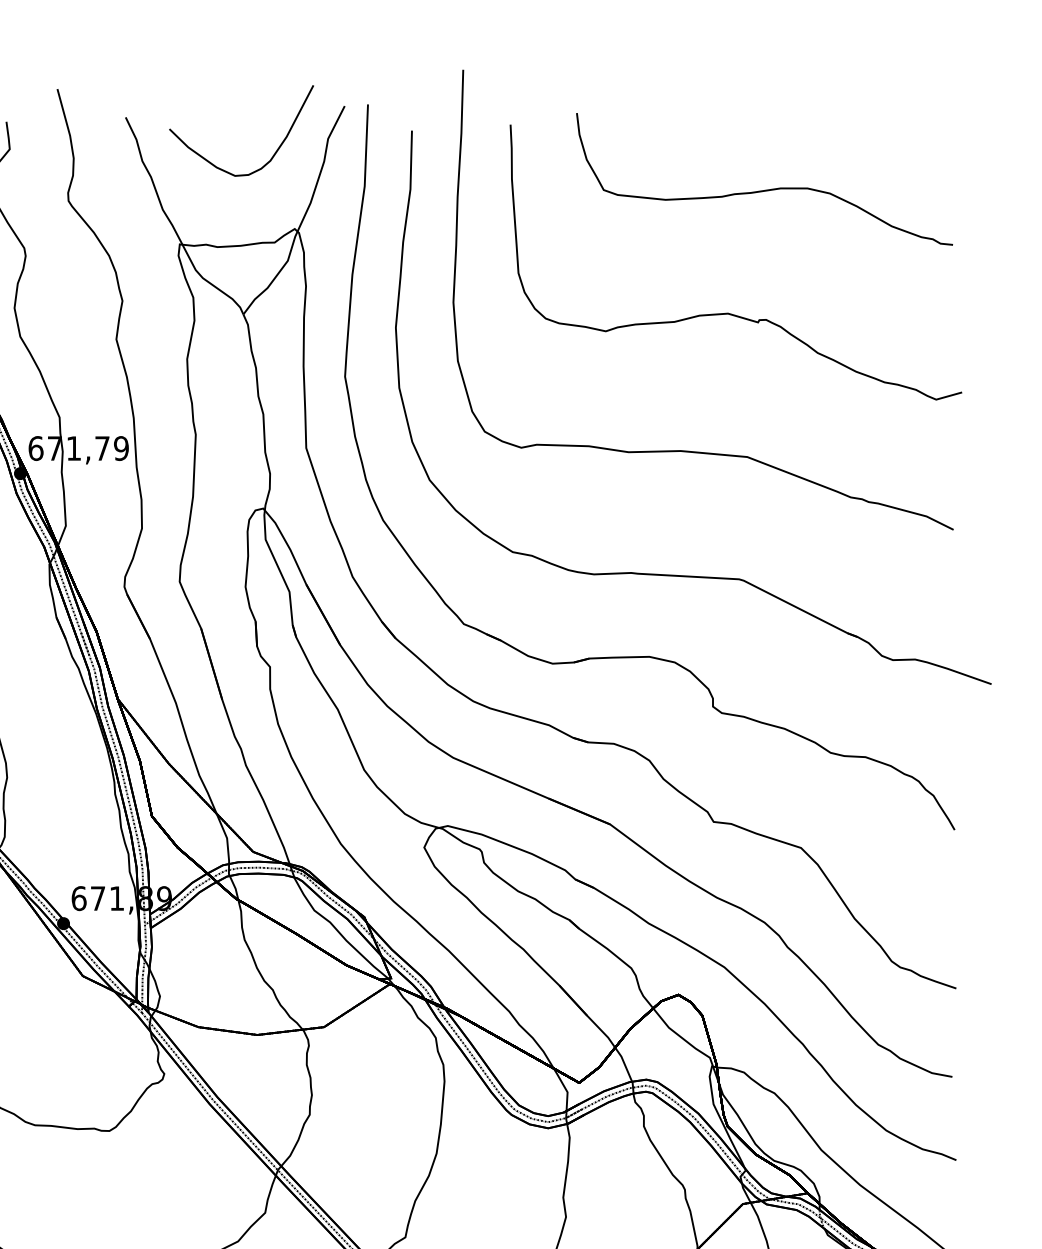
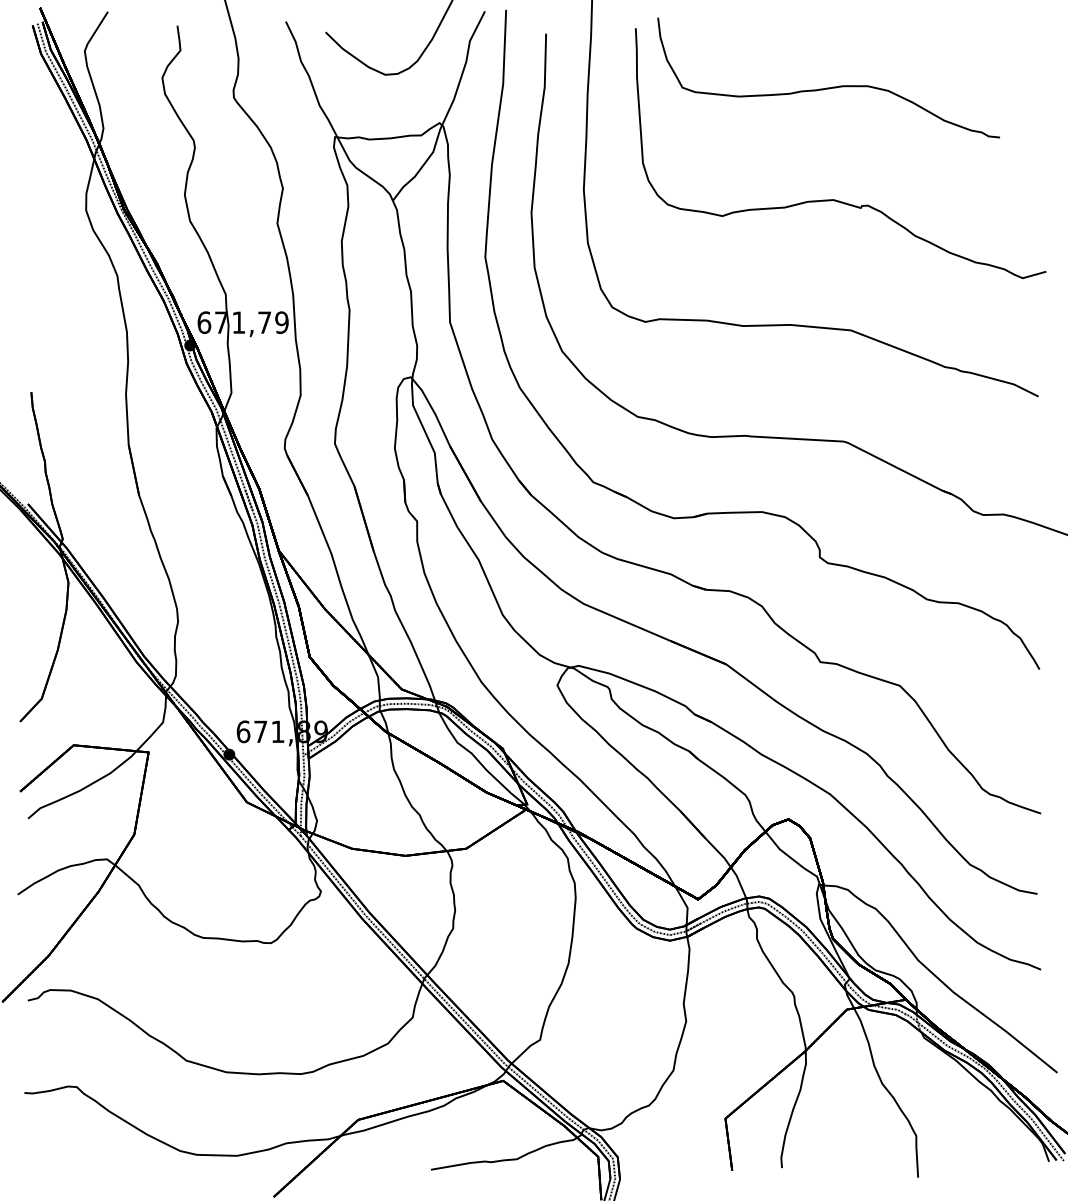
part: (768, 188) -> (832, 86), moved

